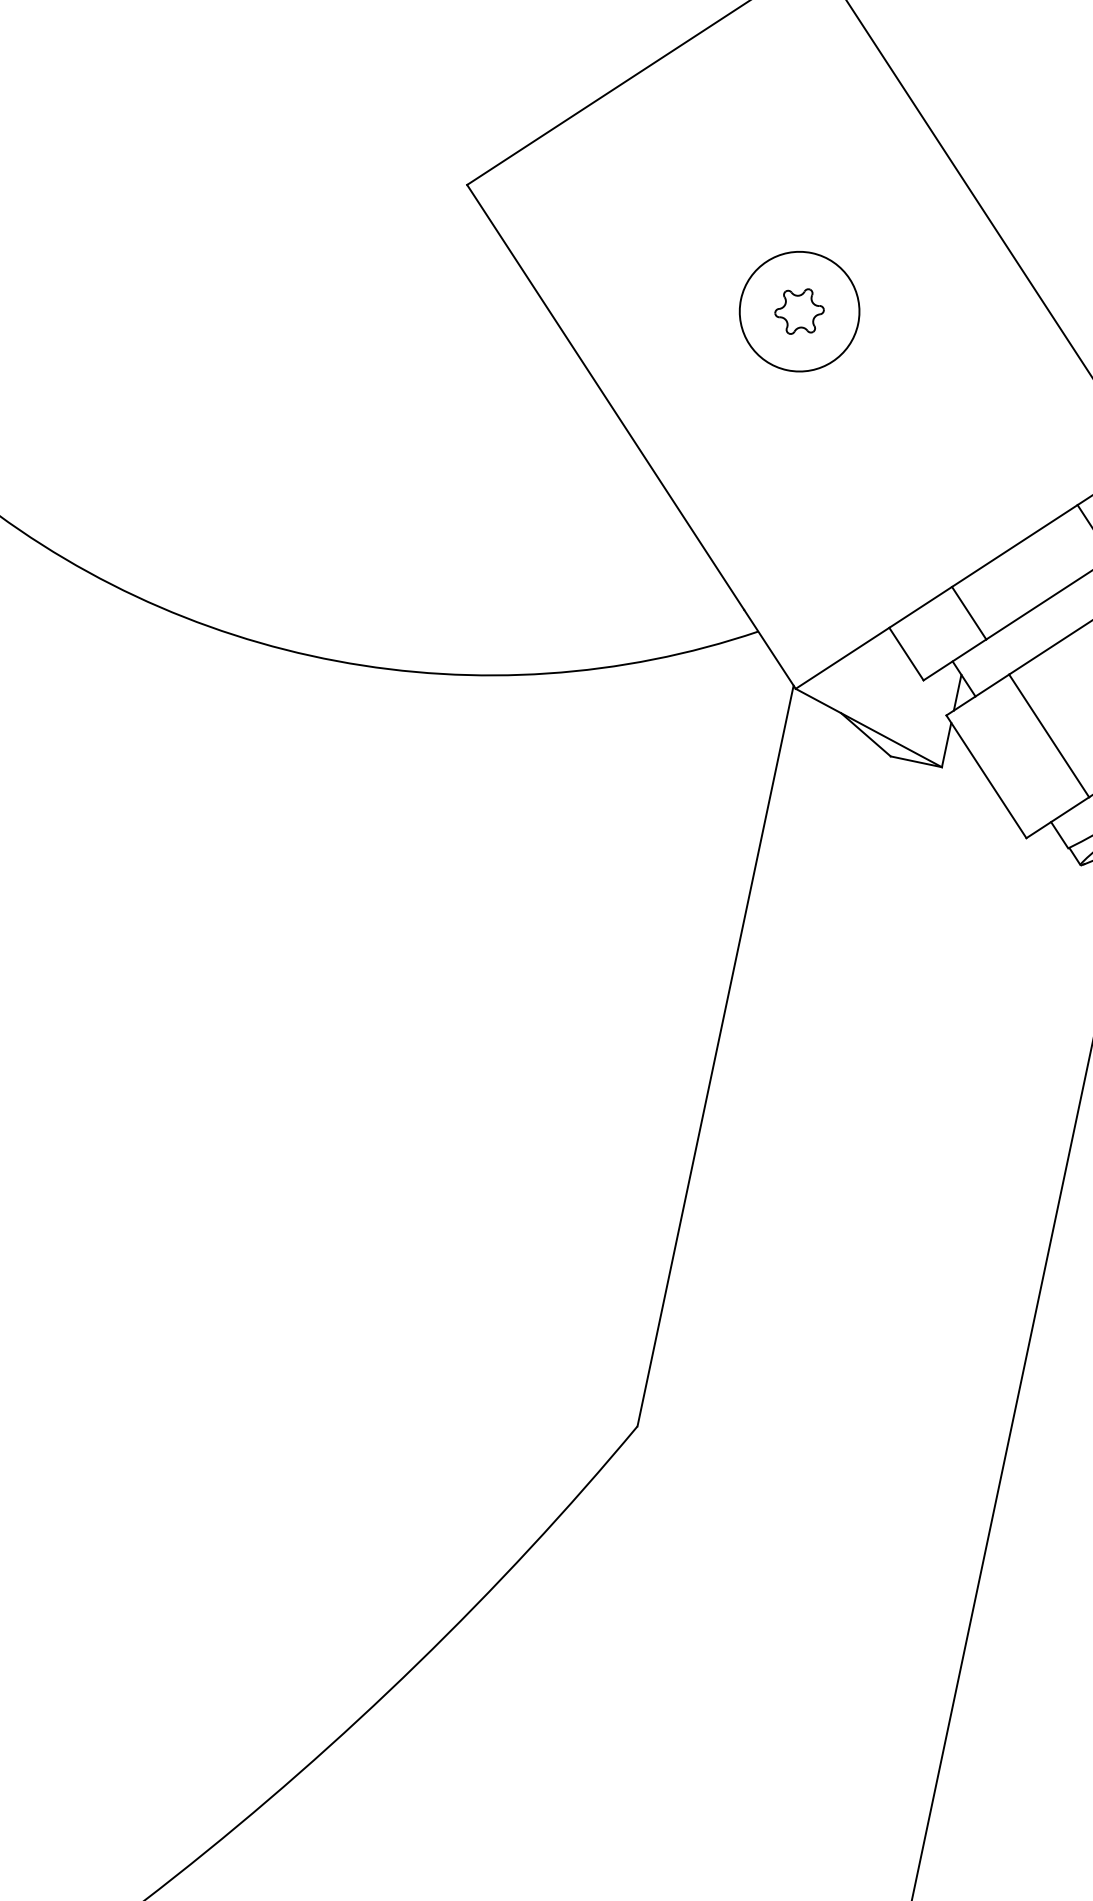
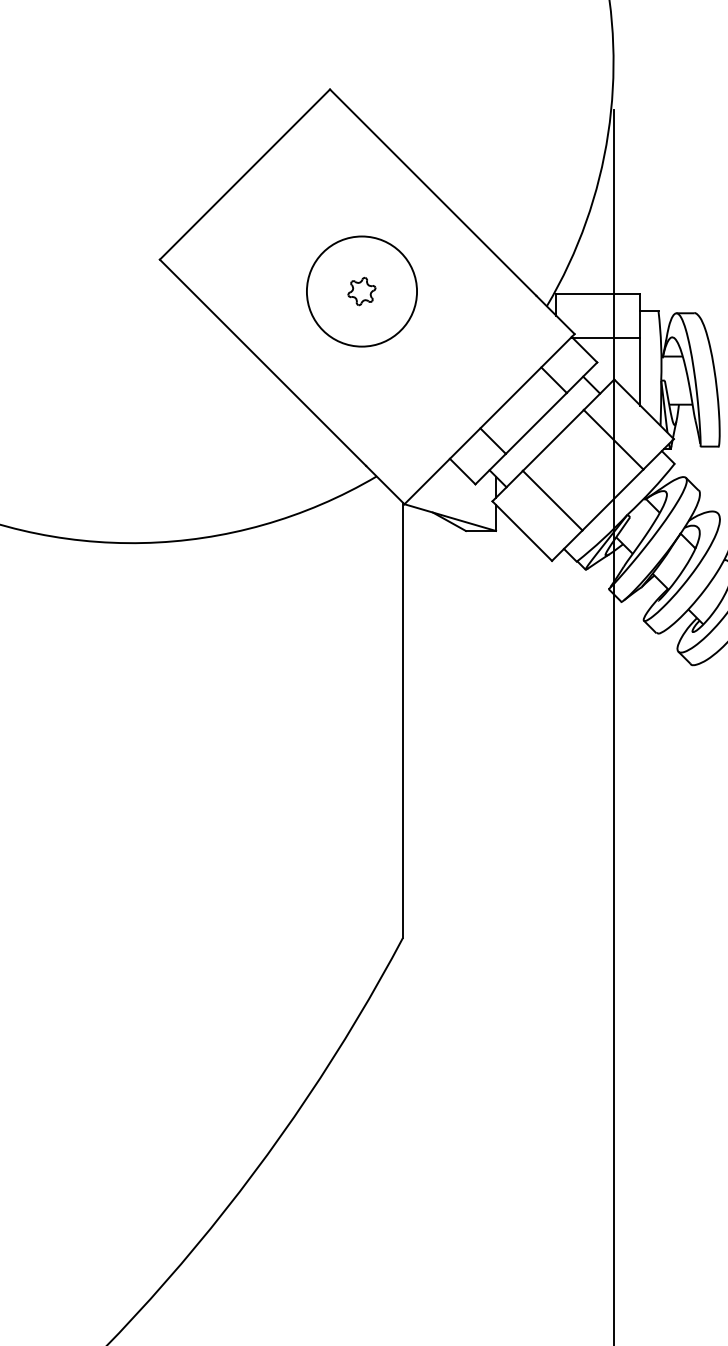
circle: (798, 311) -> (361, 291), size x1.6

